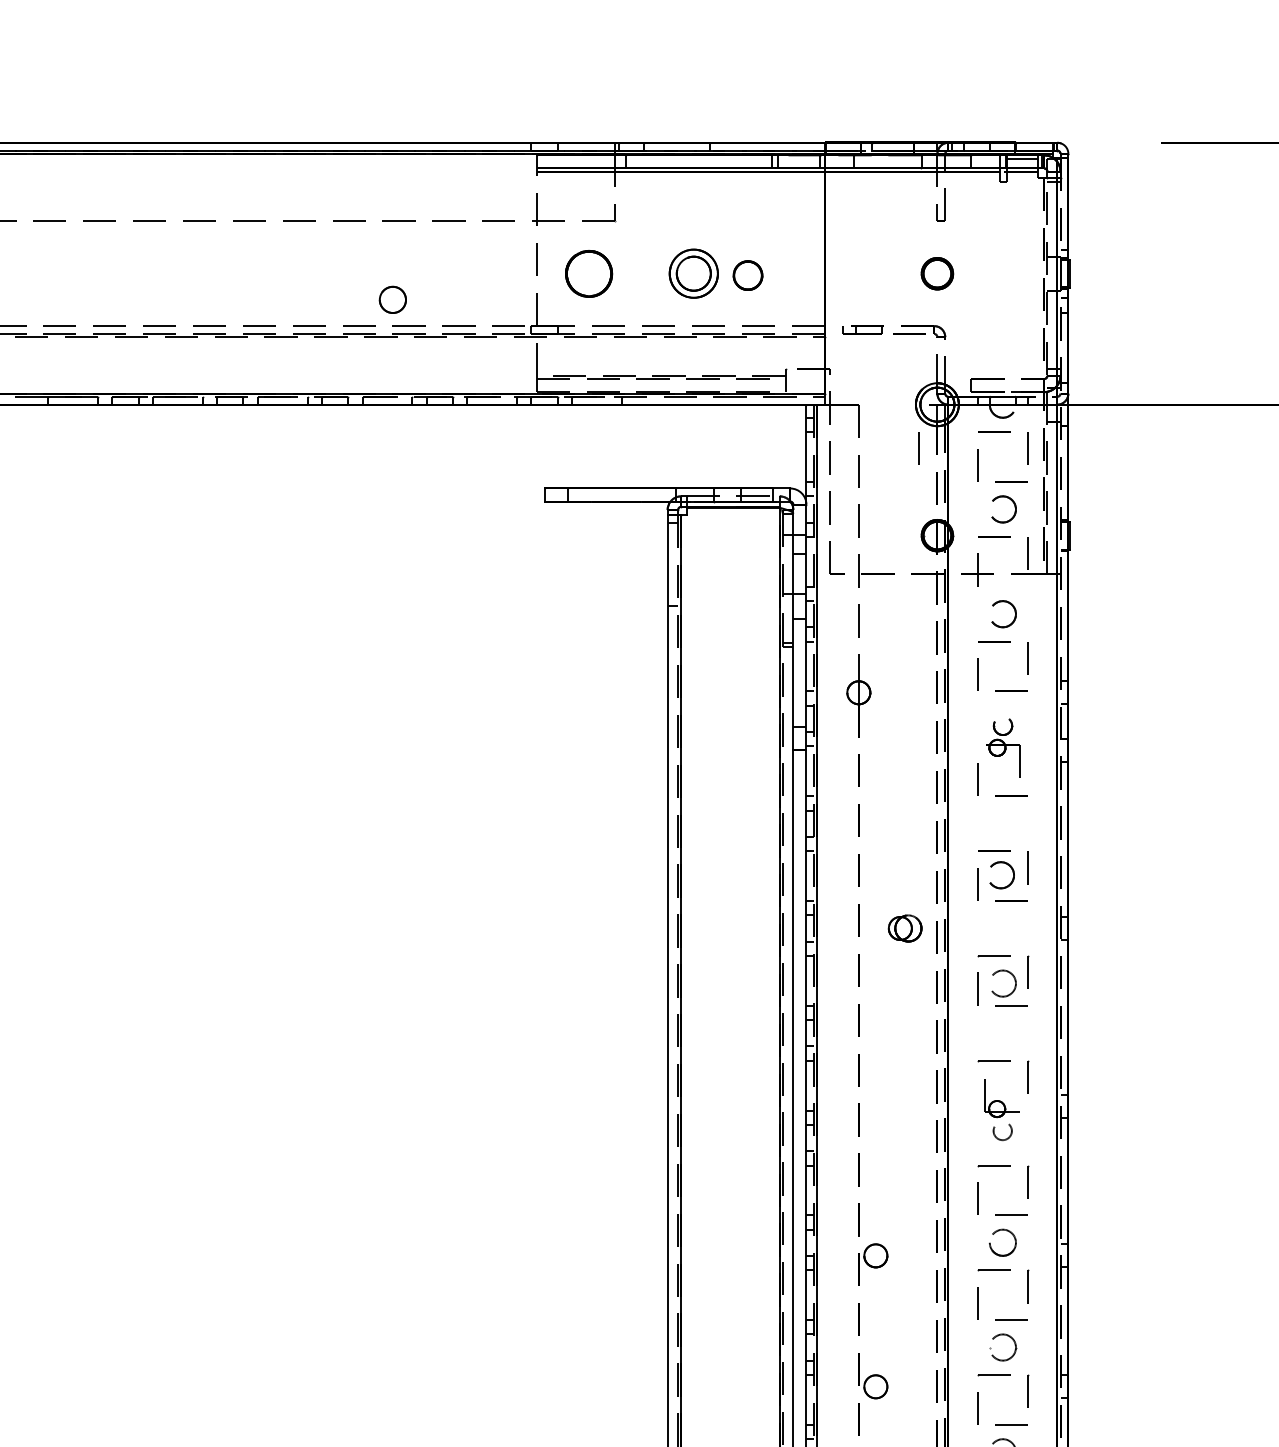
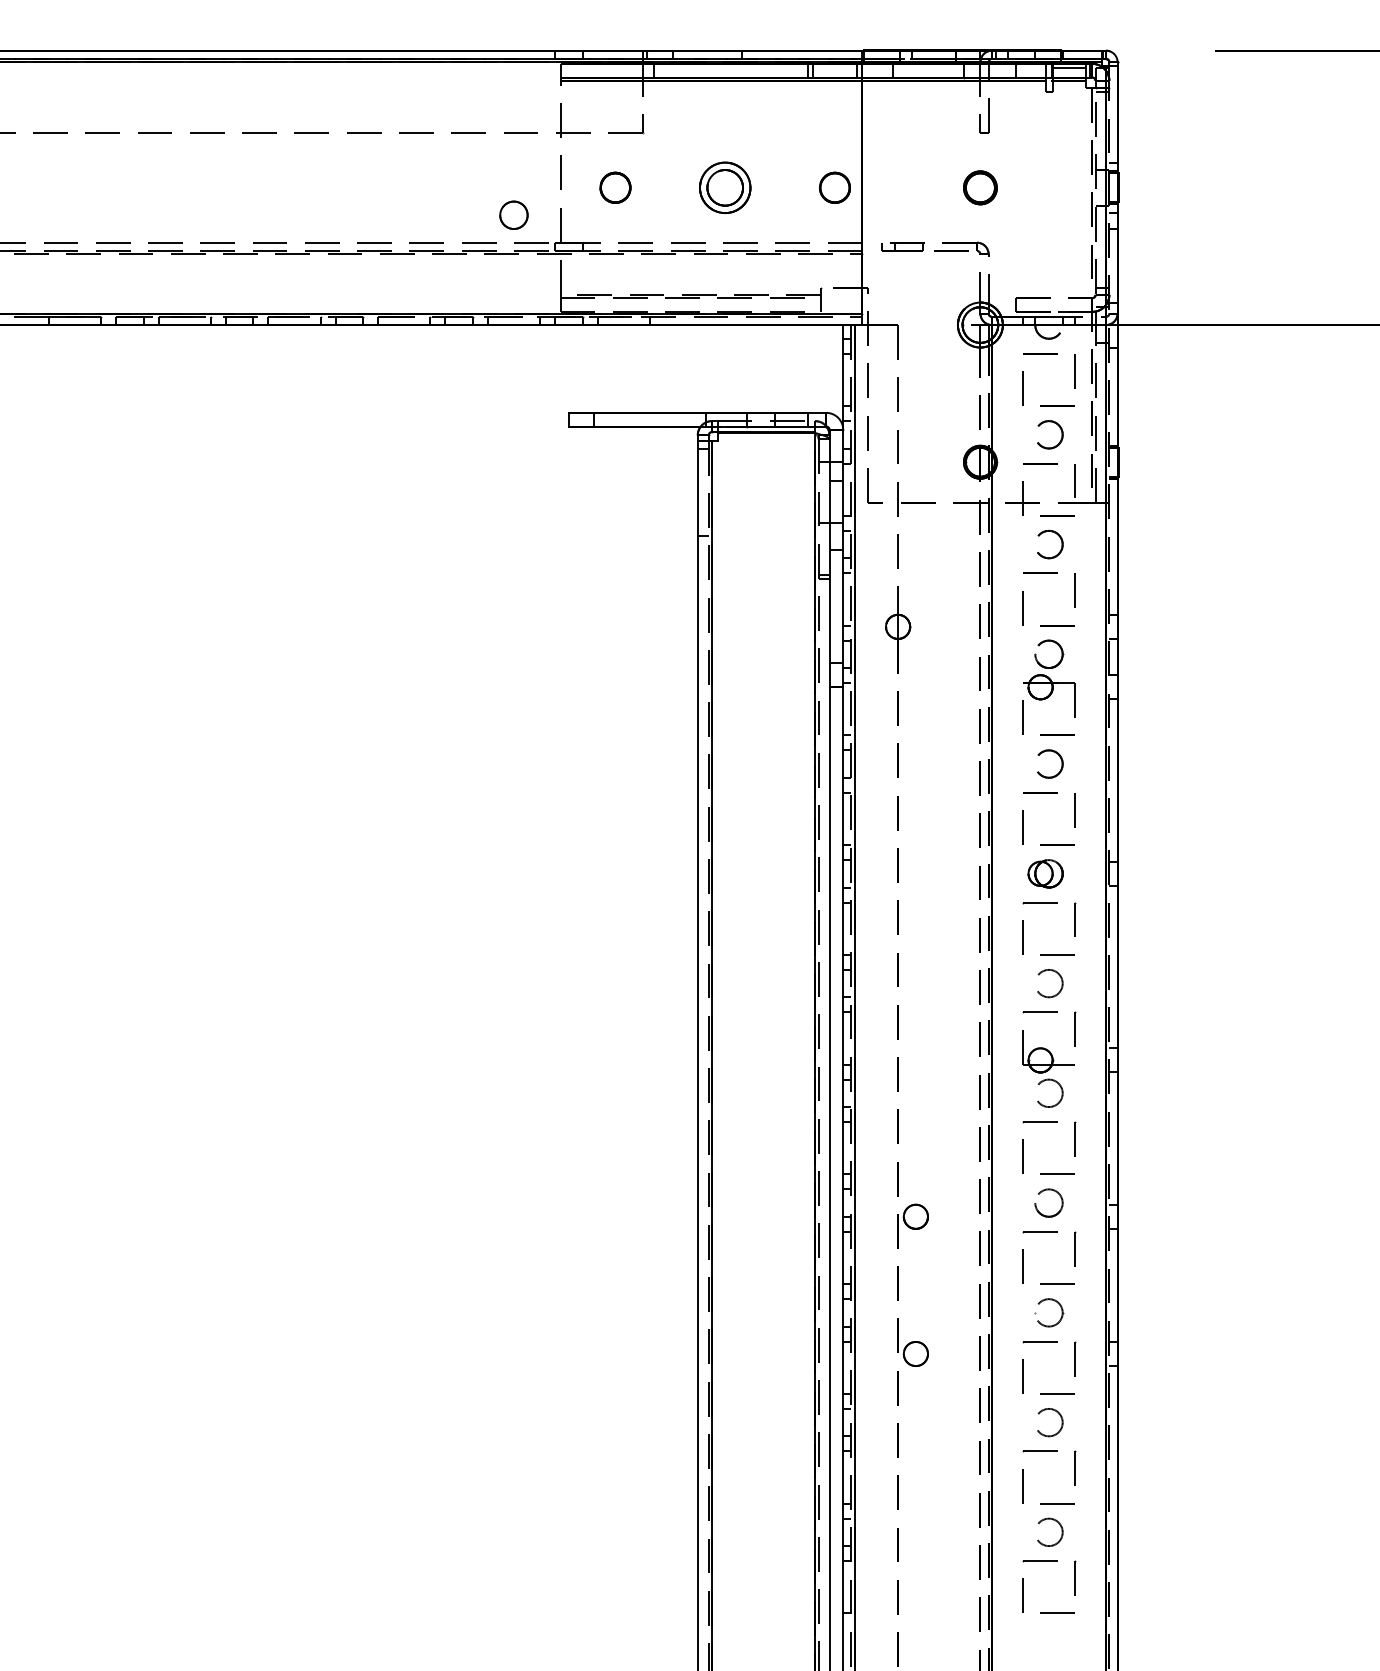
circle: (589, 273) -> (615, 187), size x0.62
circle: (747, 275) -> (834, 187), moved
circle: (392, 299) -> (513, 214), moved
line: (918, 449) -> (960, 371), removed
line: (1011, 586) -> (1057, 515), added
part: (1003, 742) -> (1049, 678), size x1.43
part: (1011, 870) -> (1060, 759), moved
part: (905, 928) -> (1045, 873), moved
circle: (1004, 983) -> (1050, 983), moved
part: (1002, 1114) -> (1048, 1068), size x1.43

